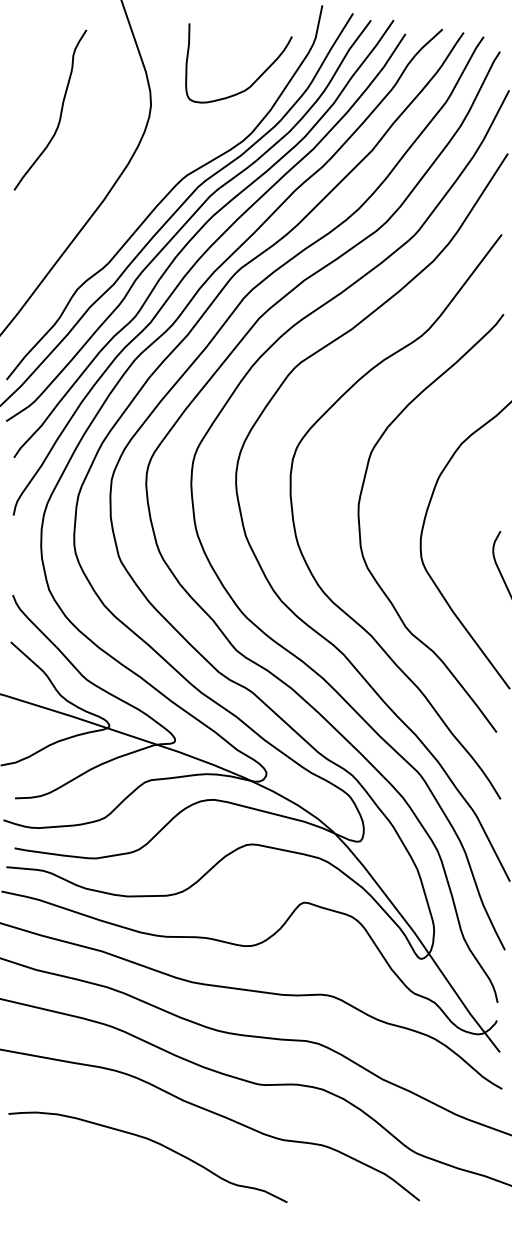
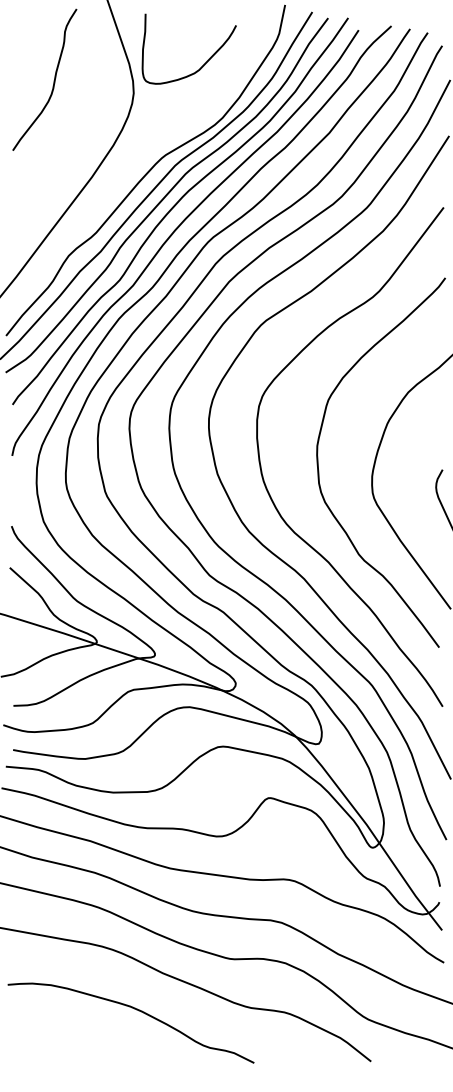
curve: (257, 77) -> (205, 61), moved
curve: (60, 110) -> (53, 80), moved

